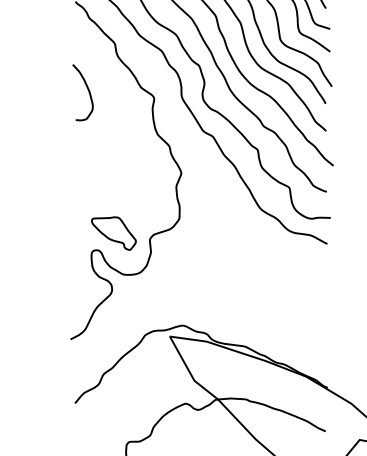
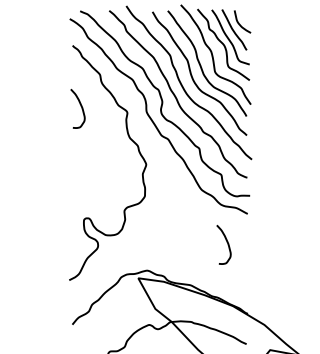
part: (114, 233) -> (99, 206), removed
curve: (296, 285) -> (226, 242), added

